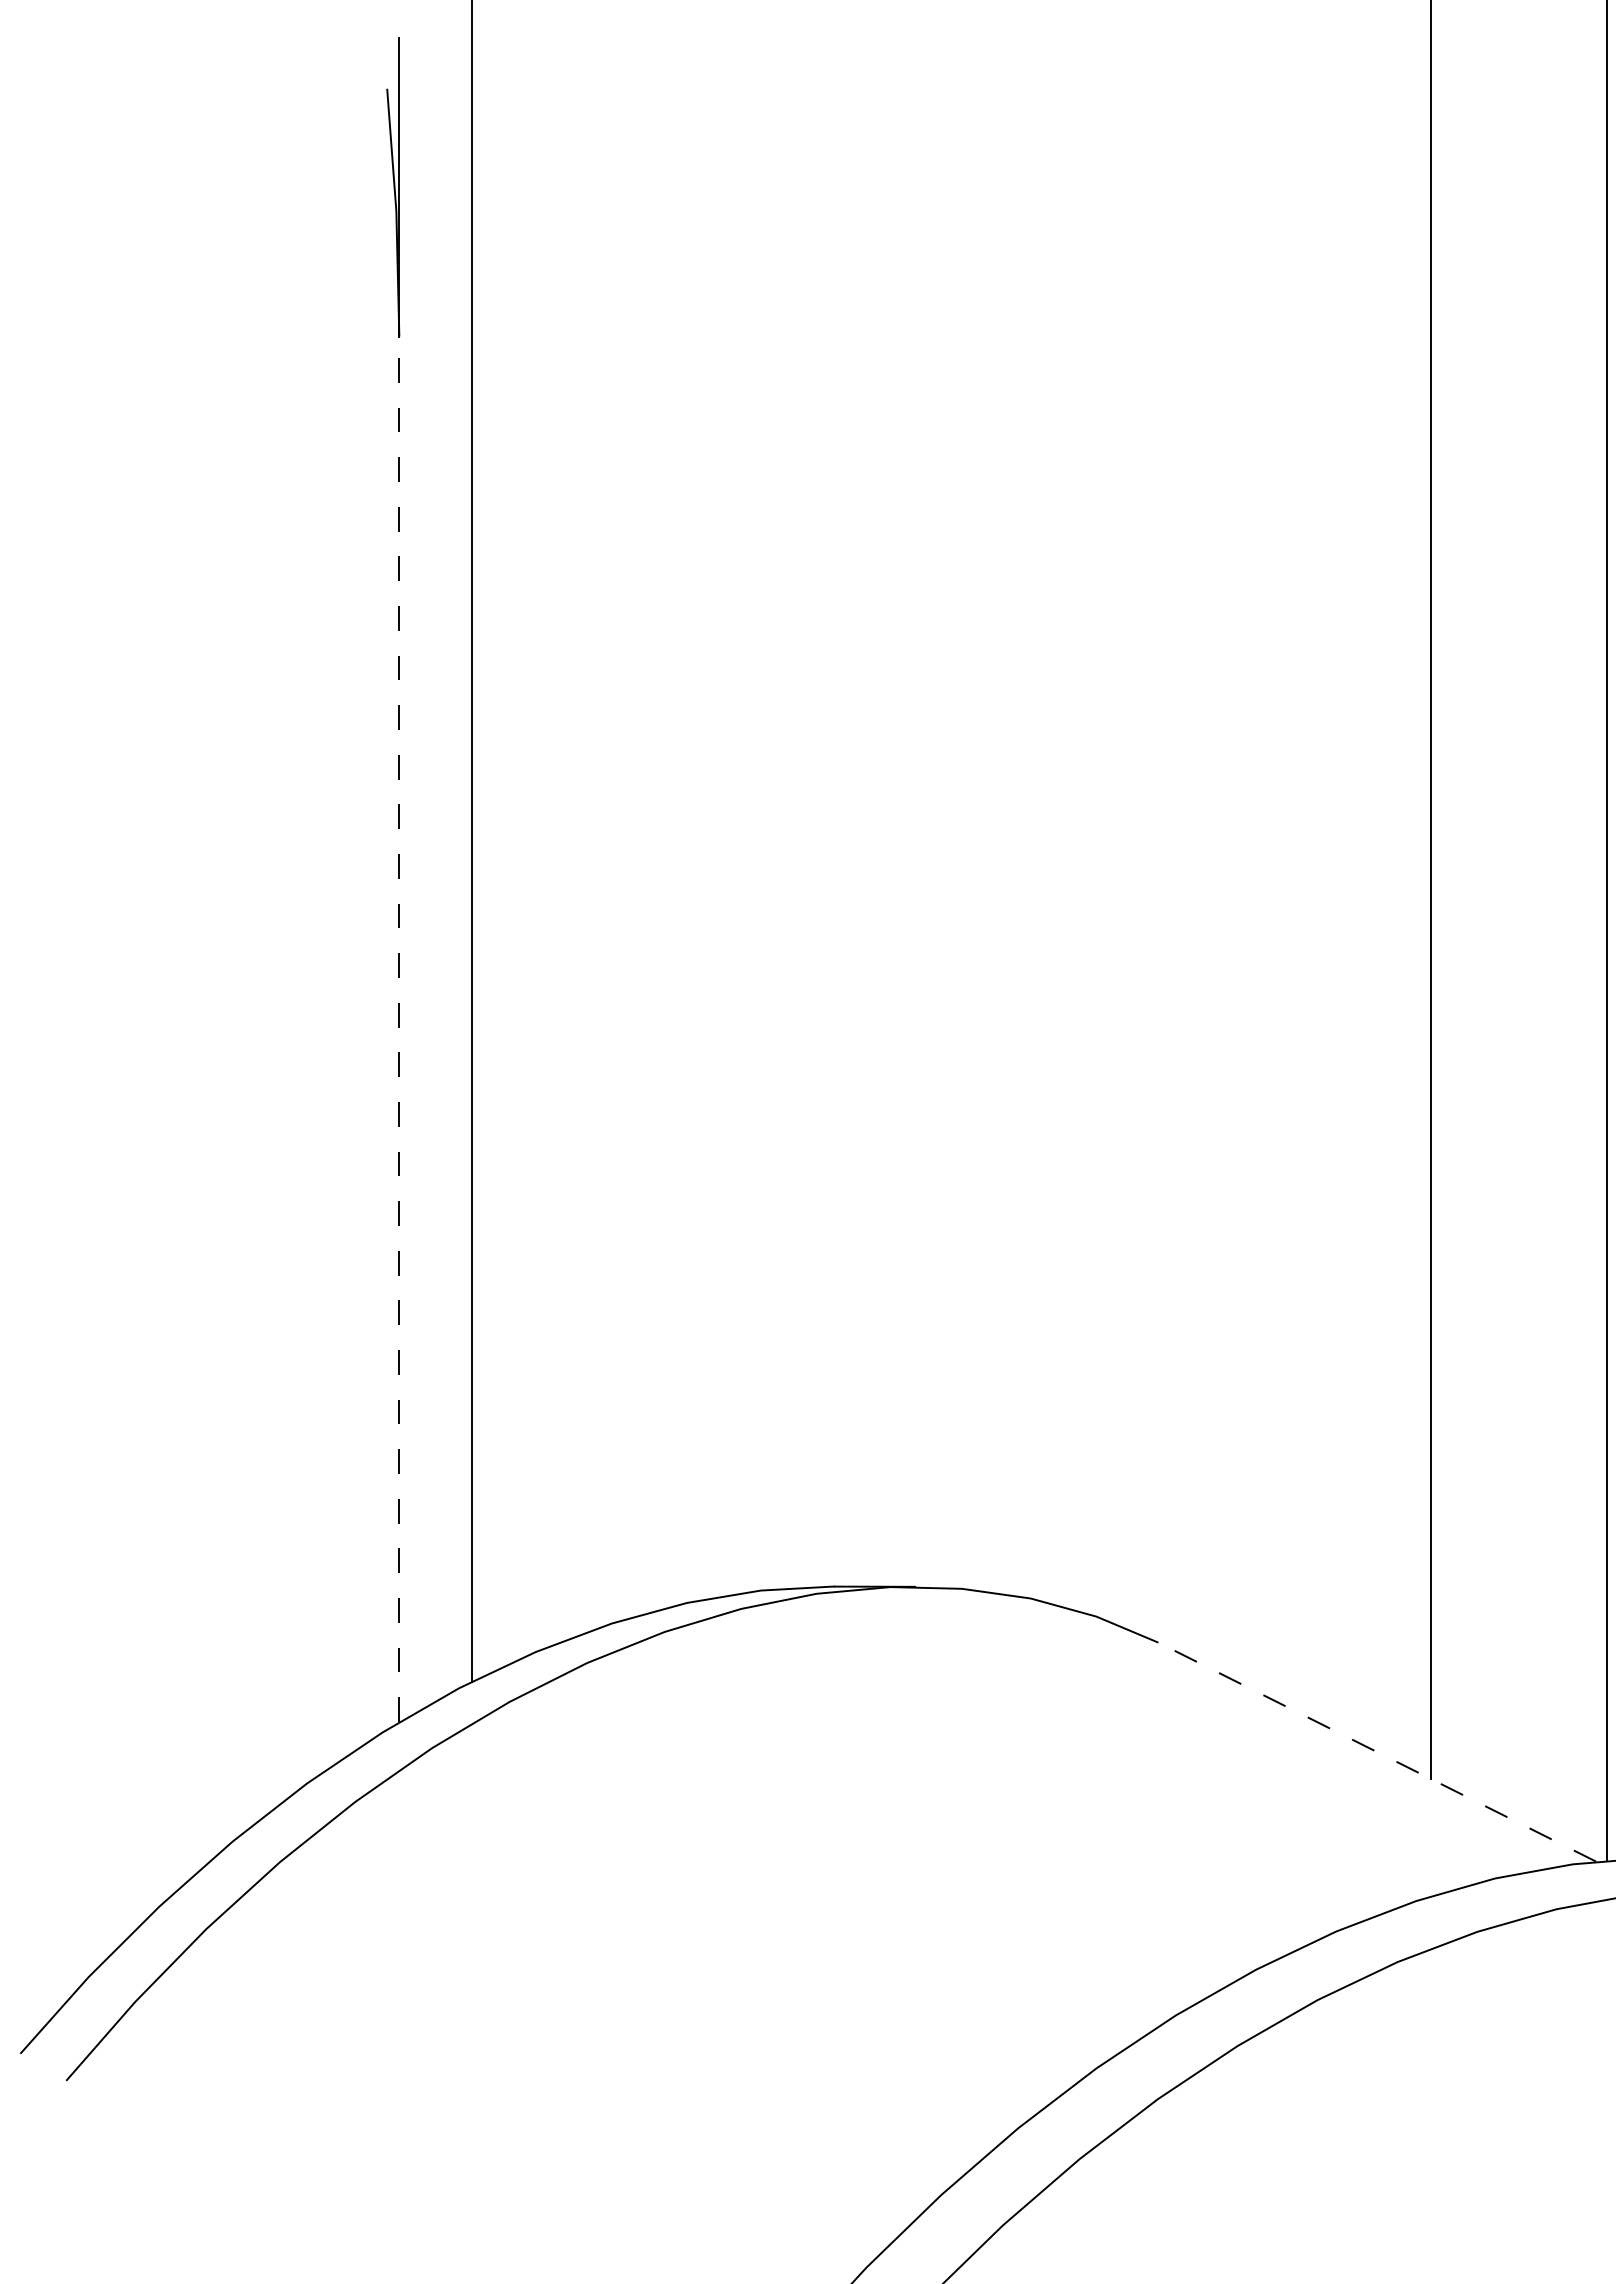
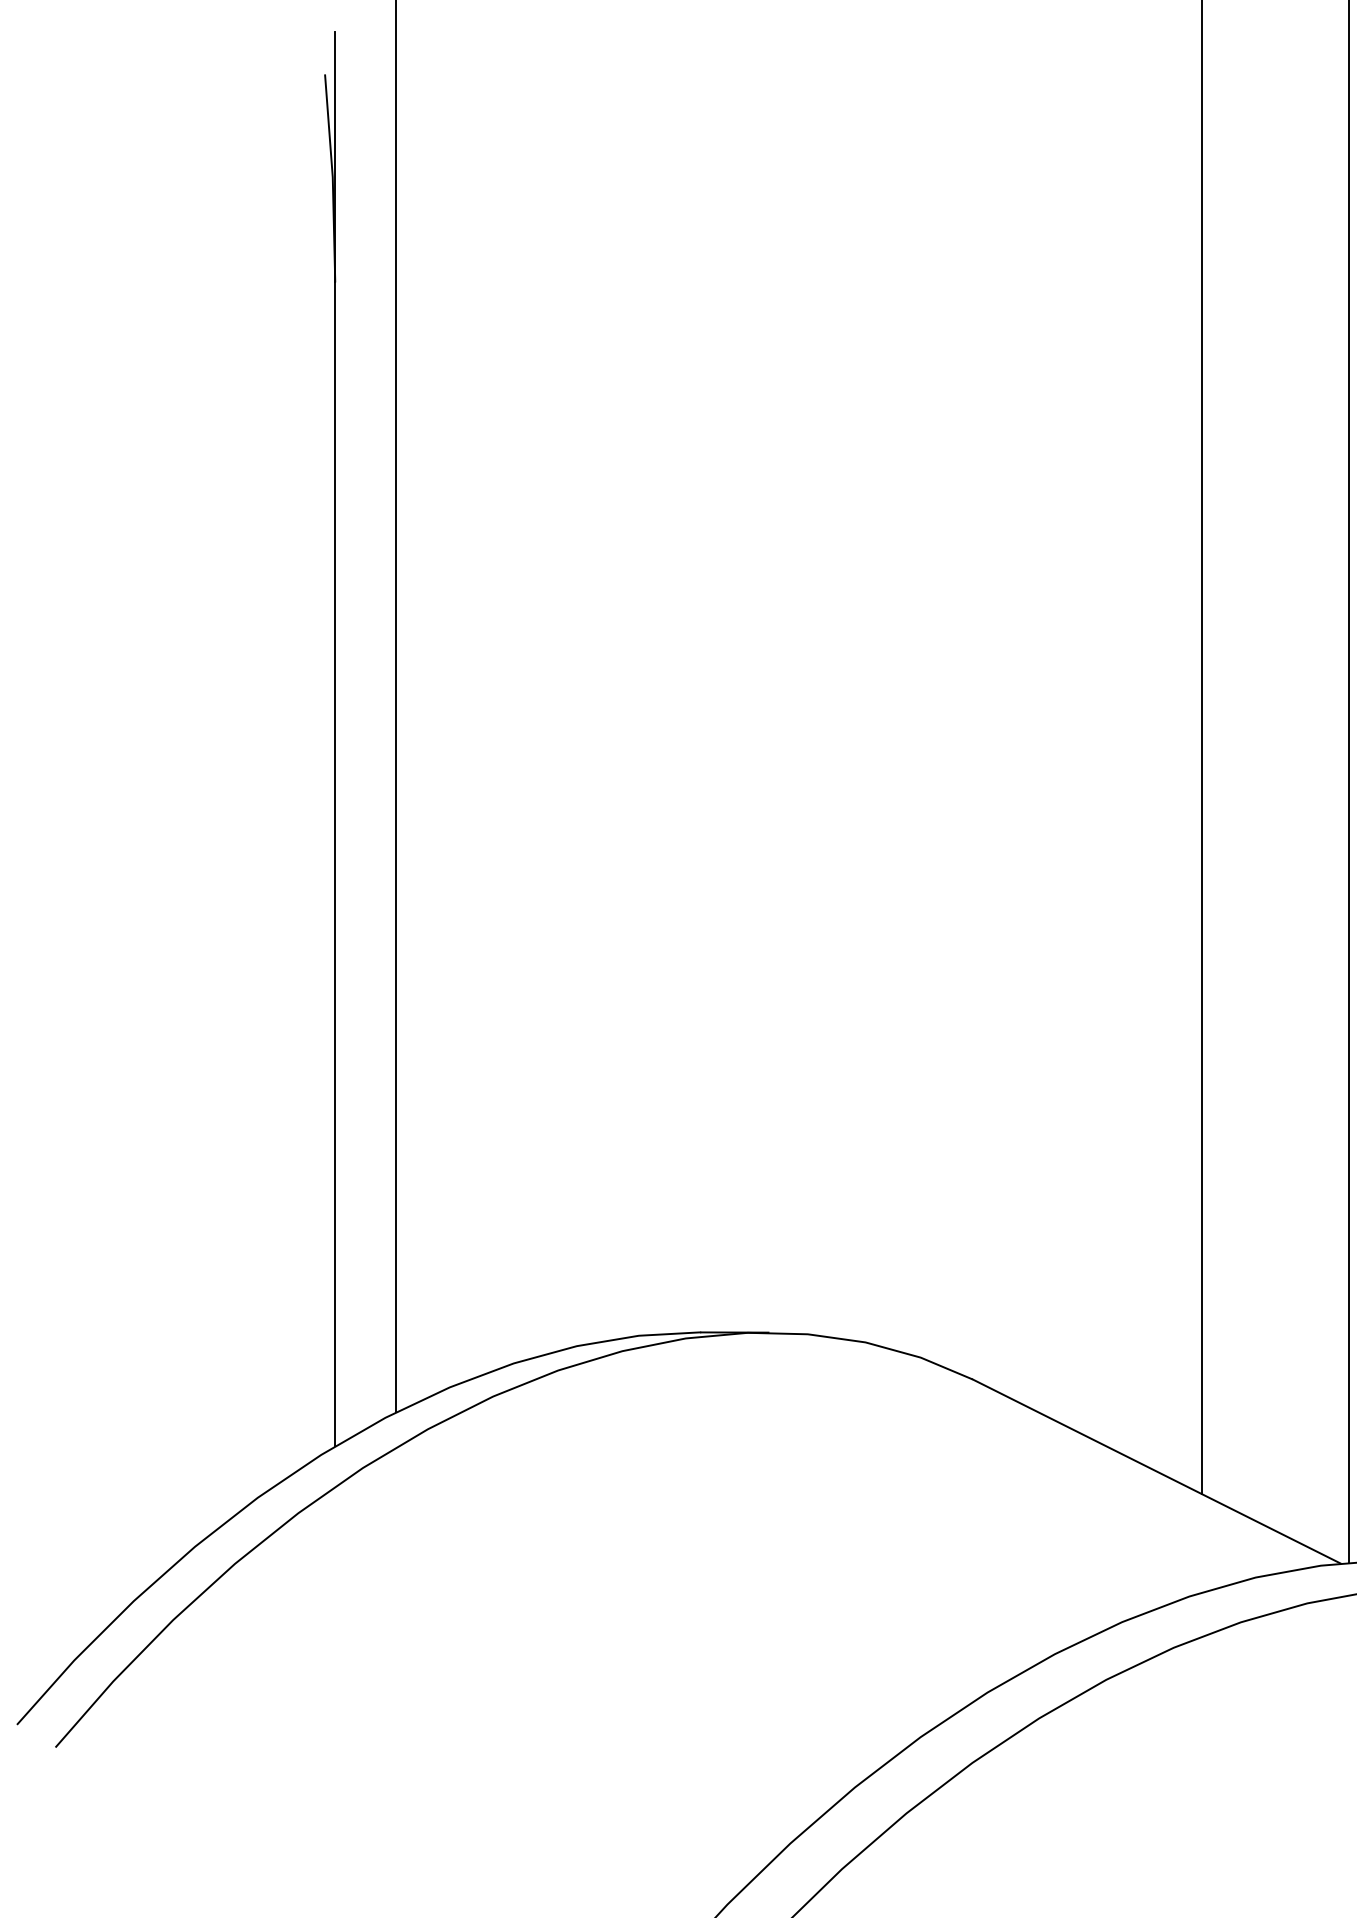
line: (399, 1029) -> (335, 864), dashed -> solid
line: (1377, 1752) -> (1156, 1471), dashed -> solid

